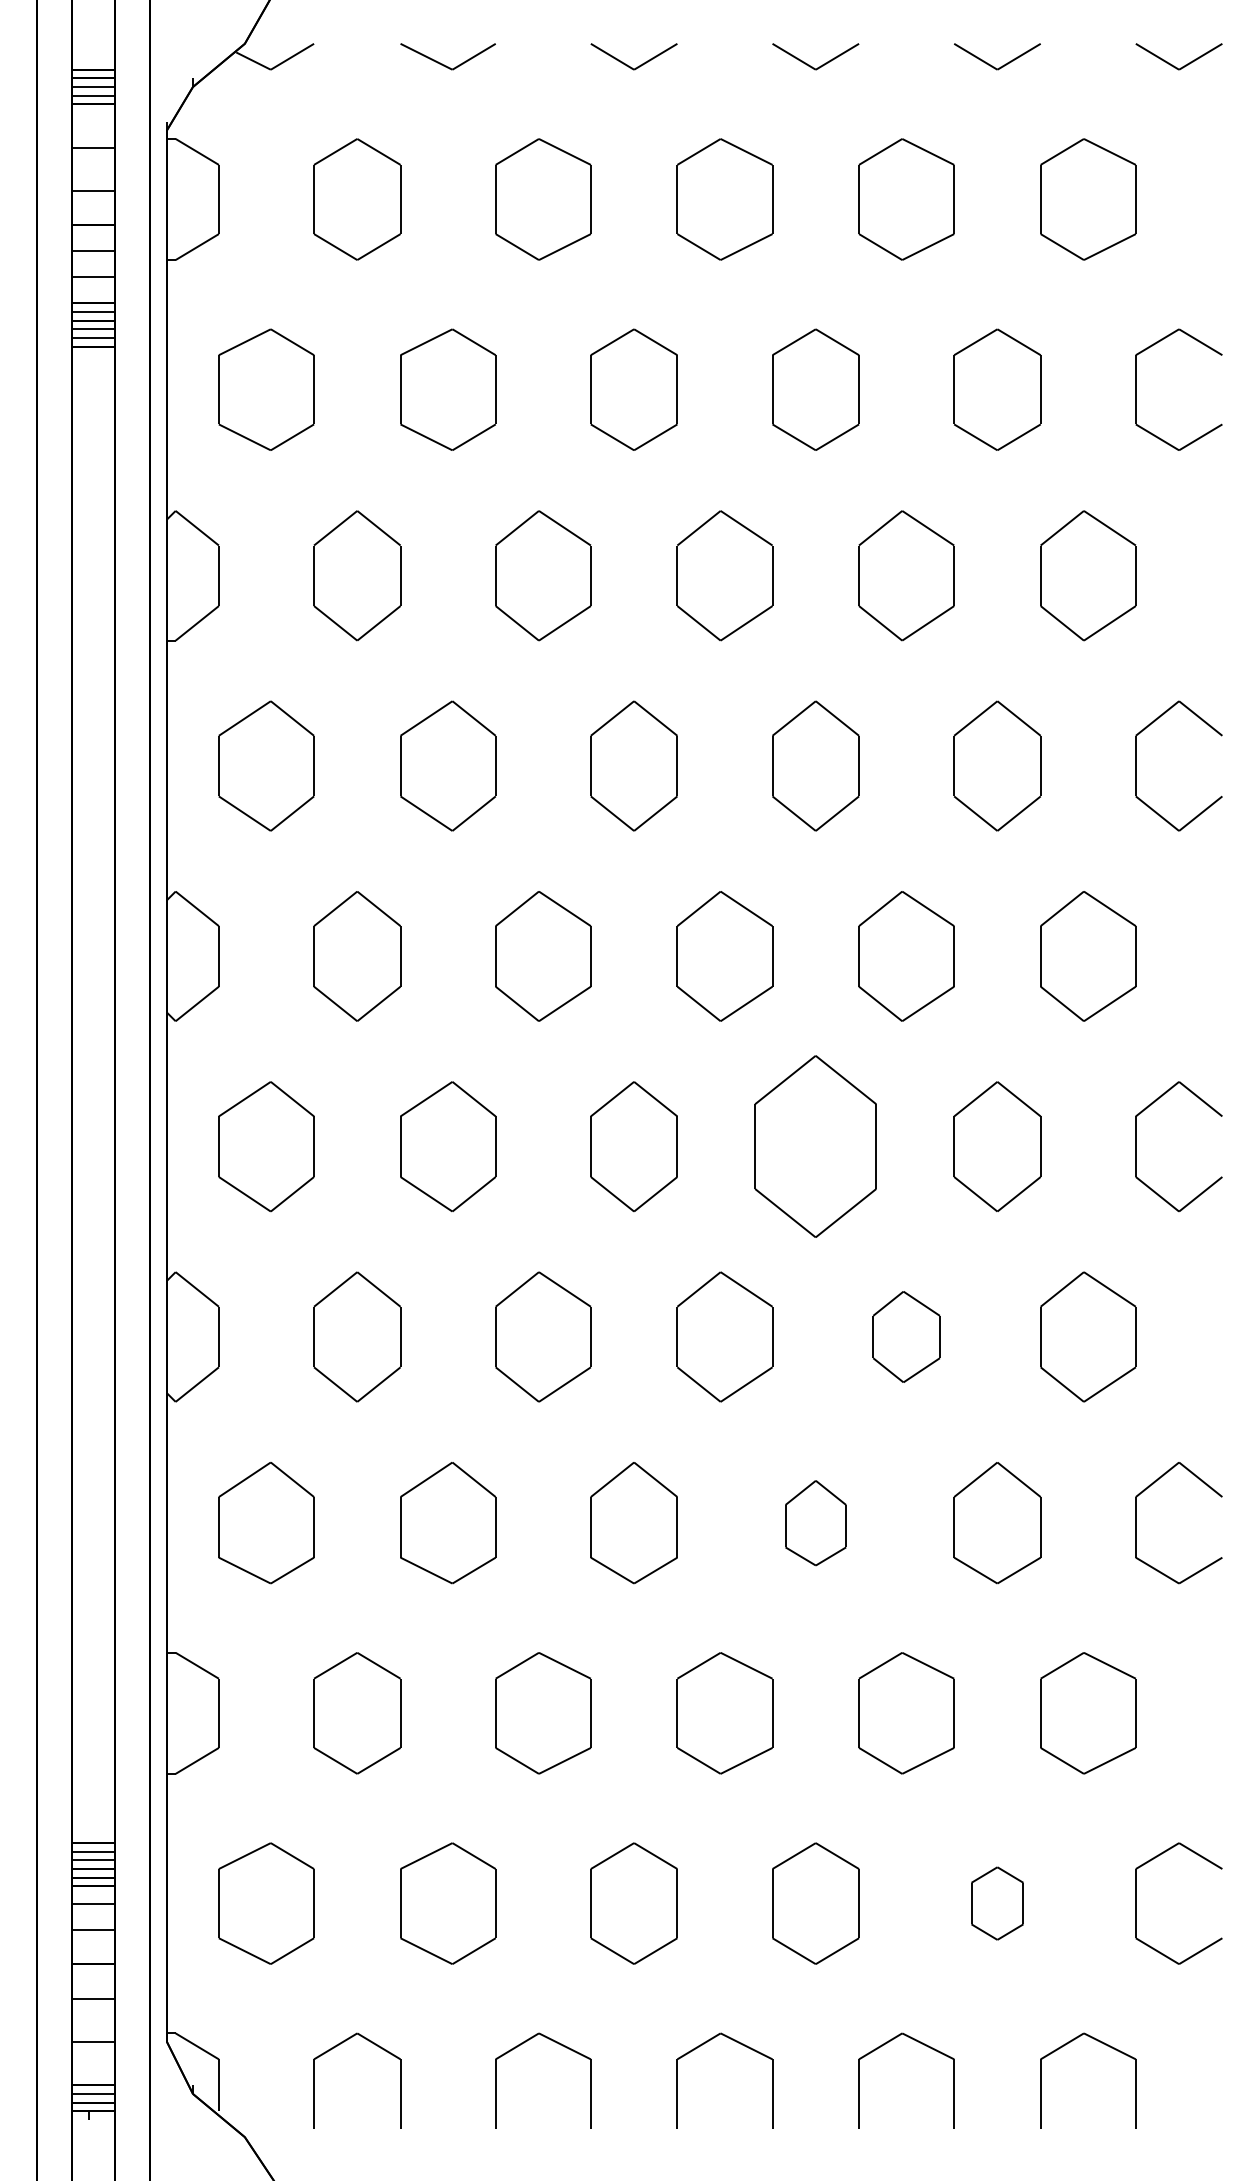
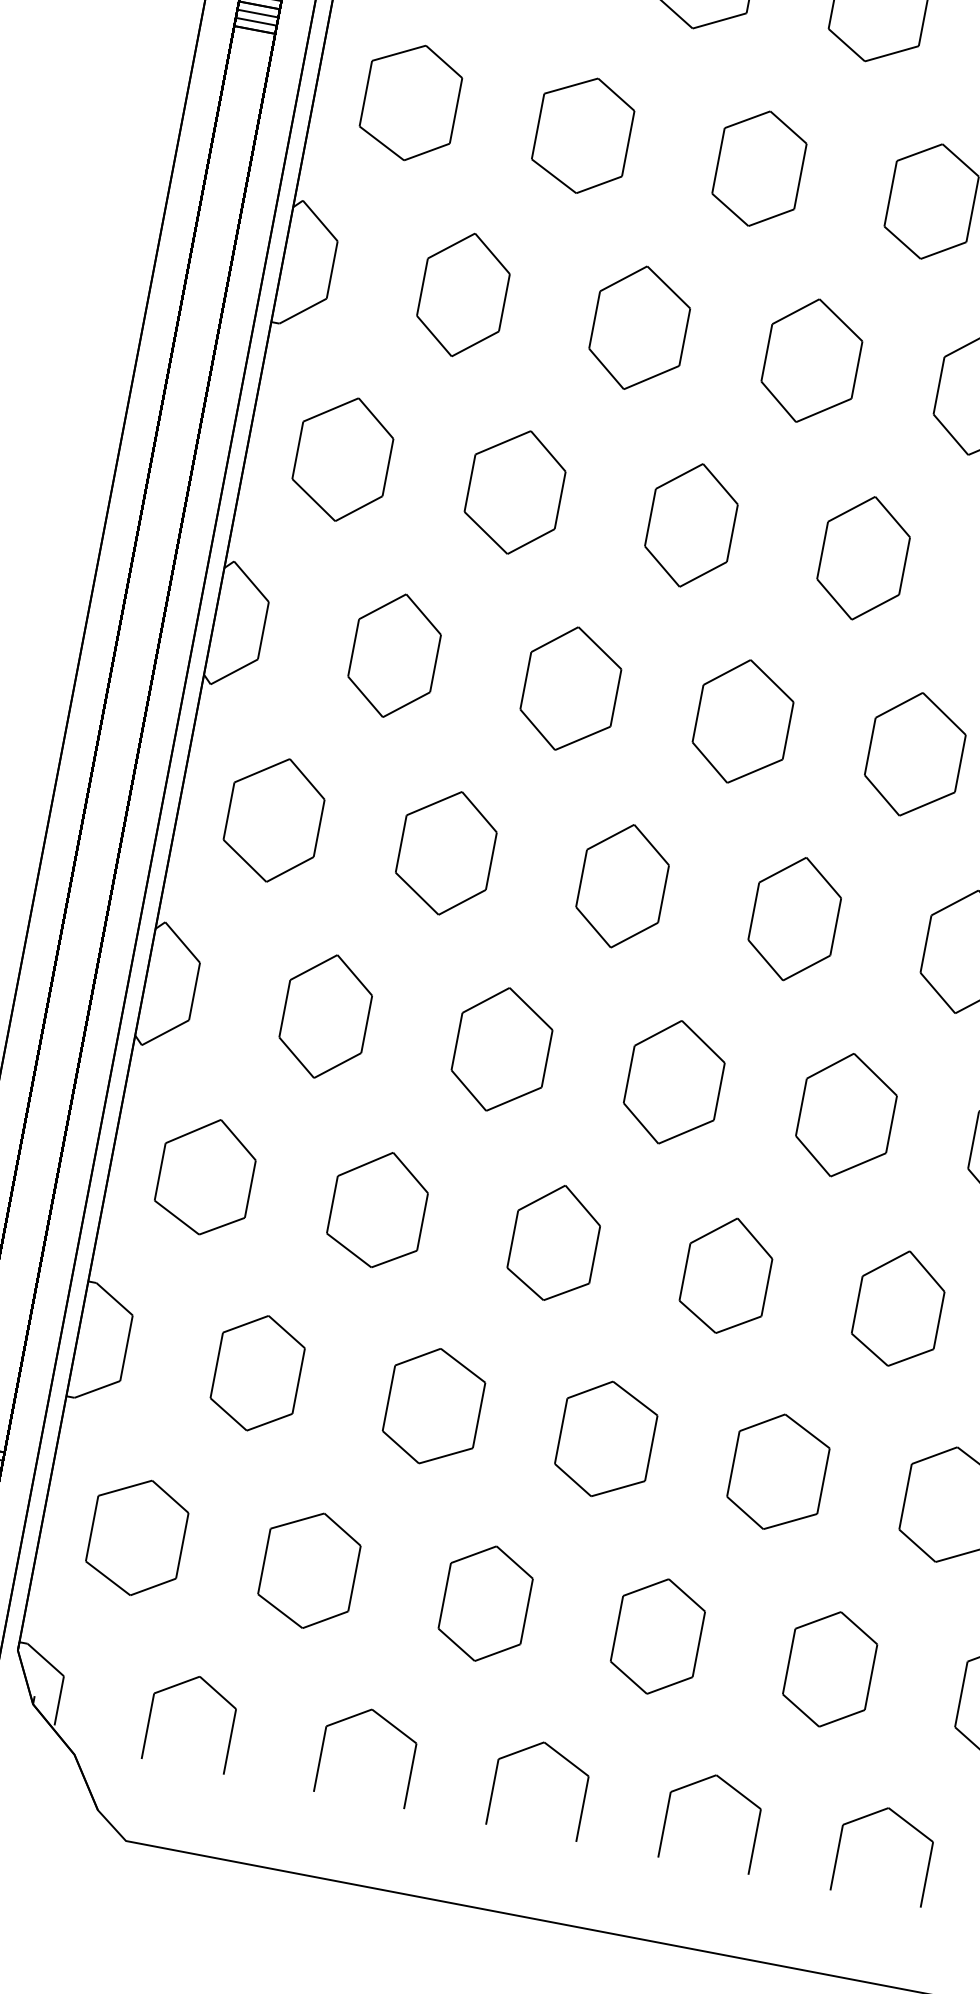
part: (815, 1146) -> (794, 918), size x0.71
part: (906, 1336) -> (846, 1115), size x1.43
part: (815, 1523) -> (726, 1276), size x1.43
part: (997, 1903) -> (830, 1669), size x1.67

